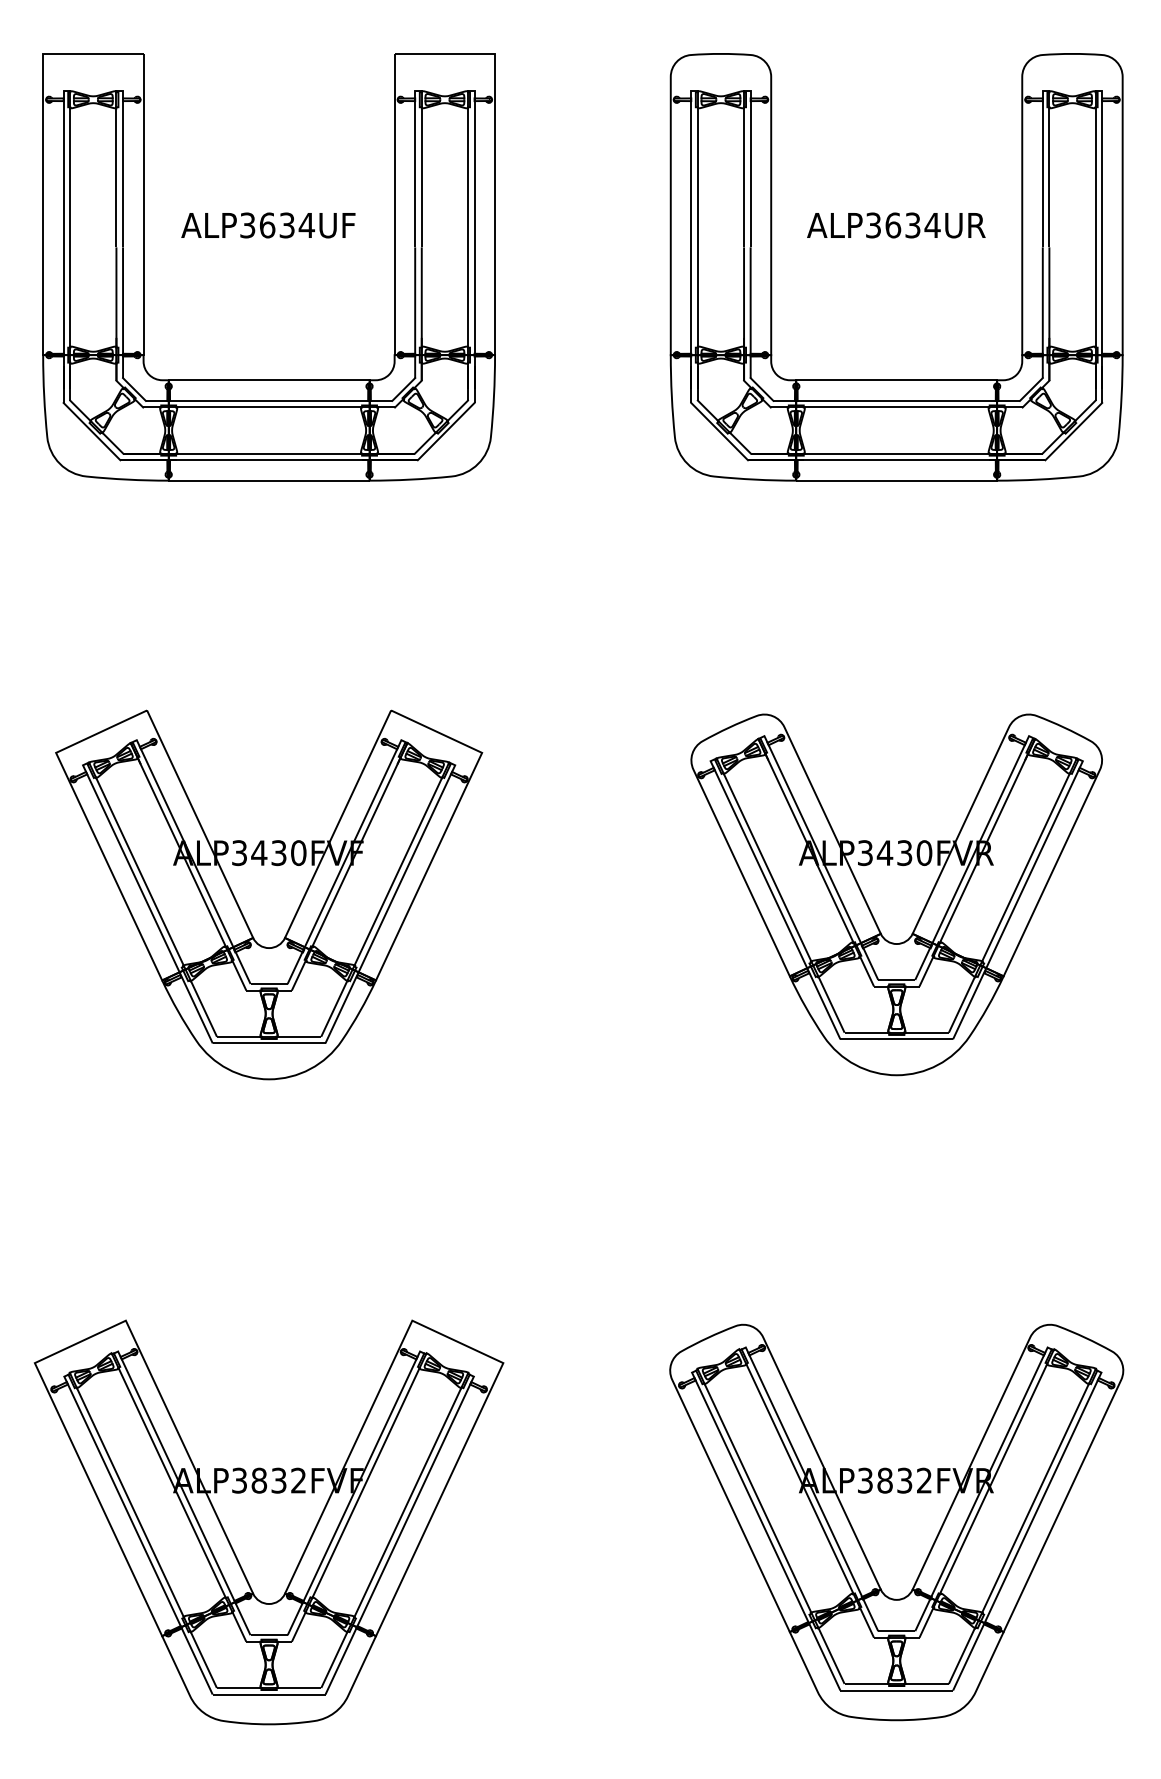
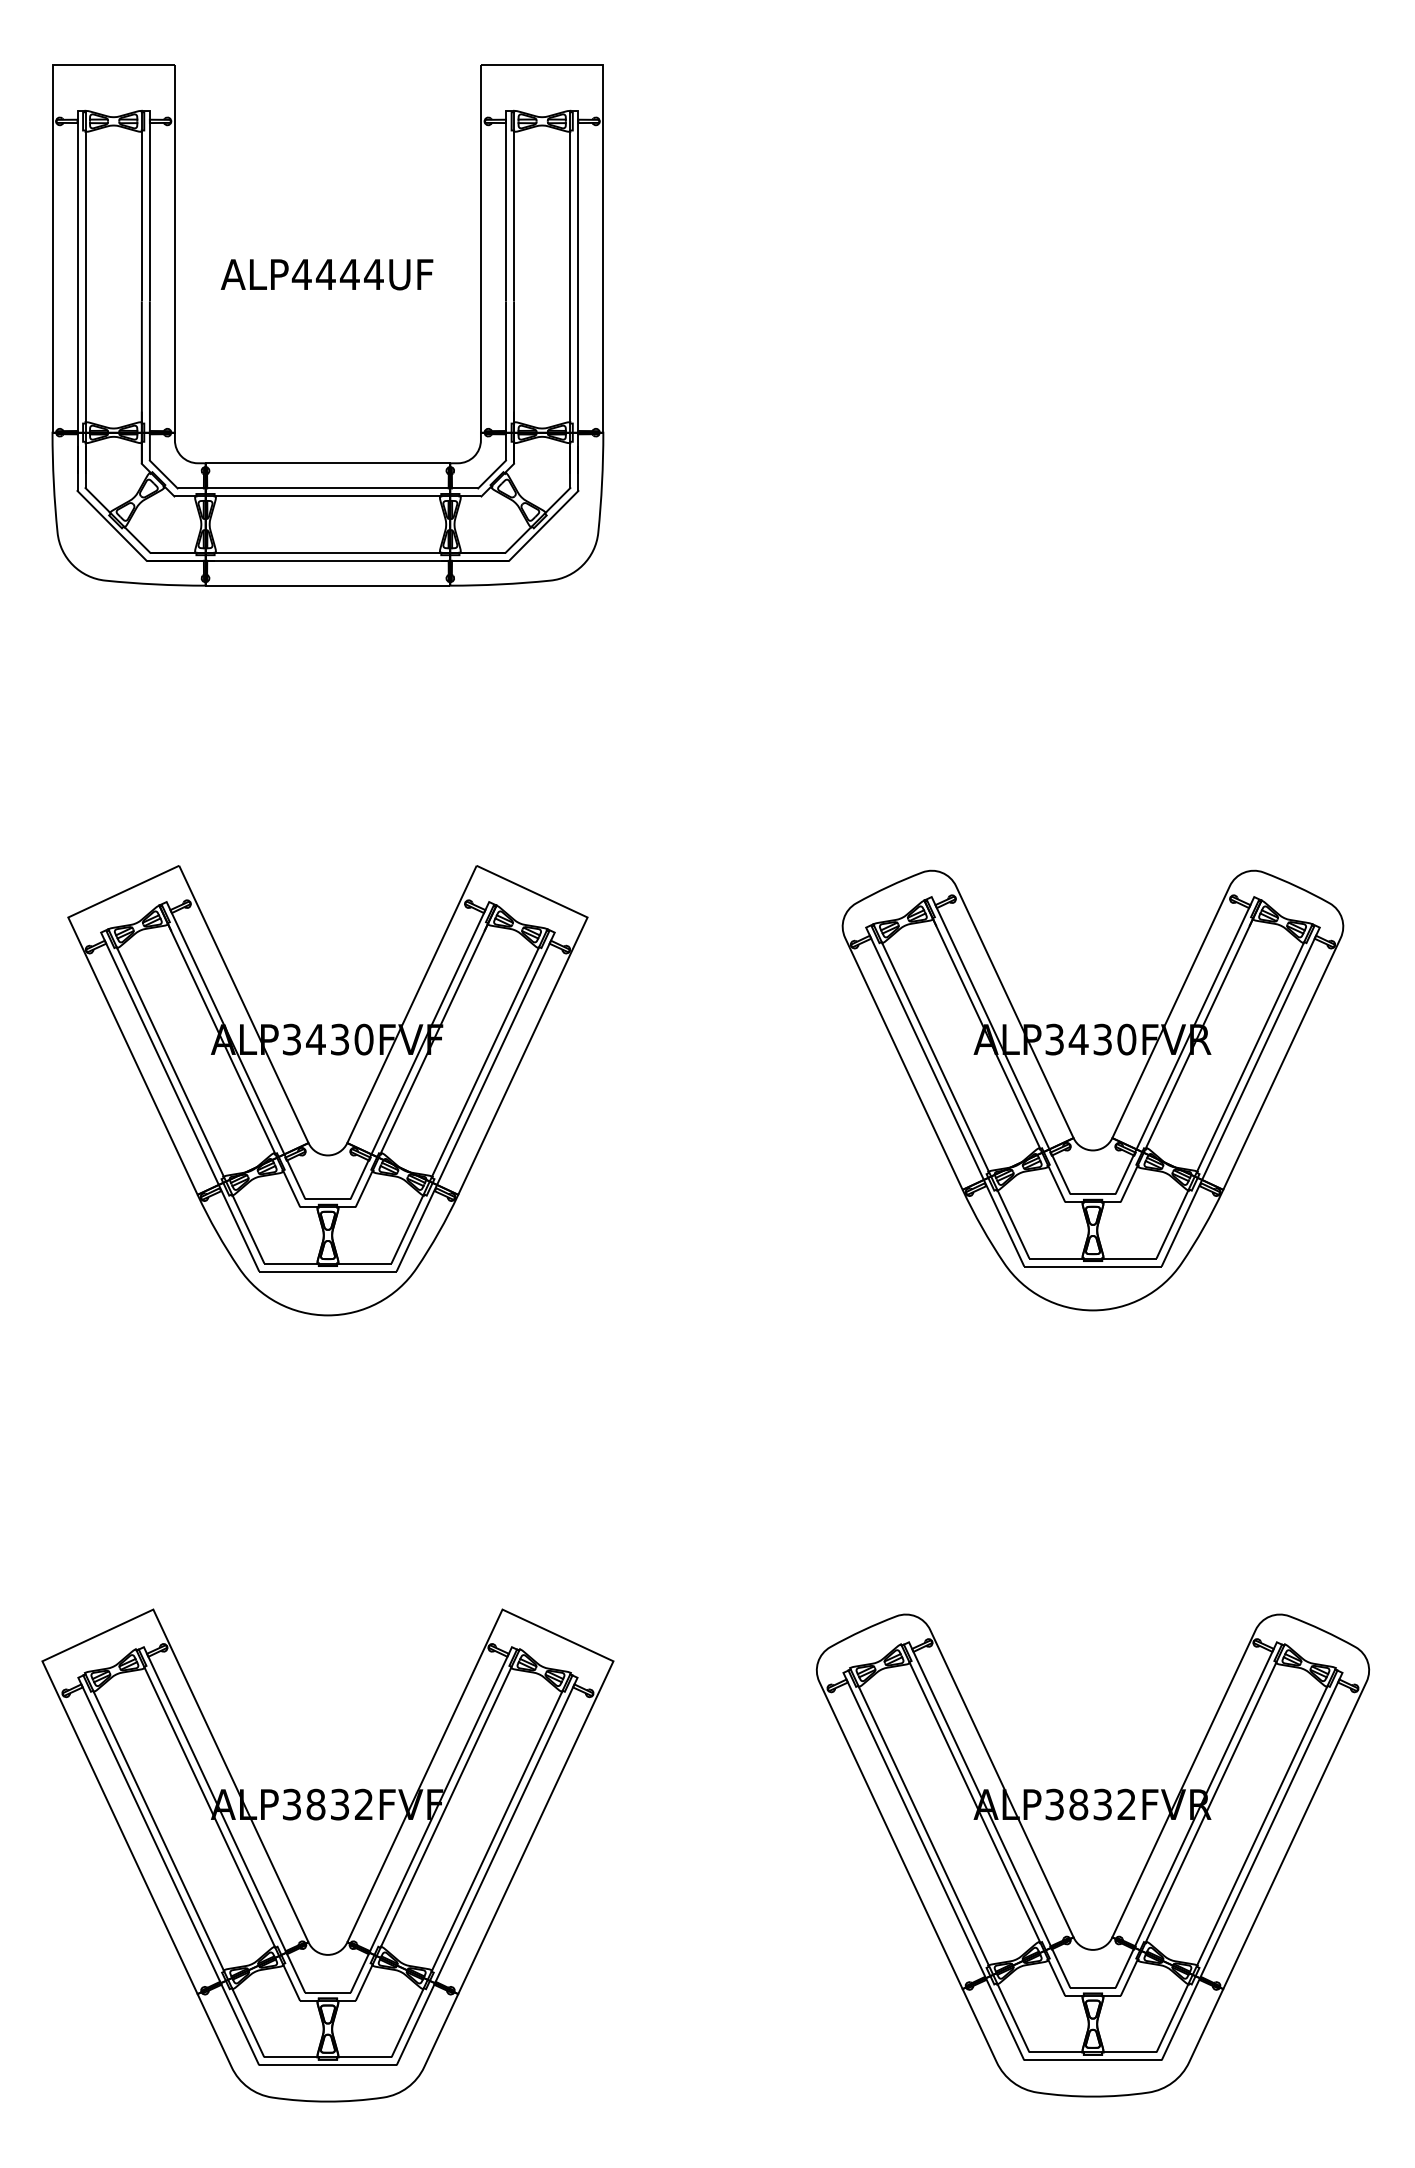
text: (267, 225) -> (325, 274), ALP3634UF -> ALP4444UF
part: (896, 379) -> (1092, 462), removed

